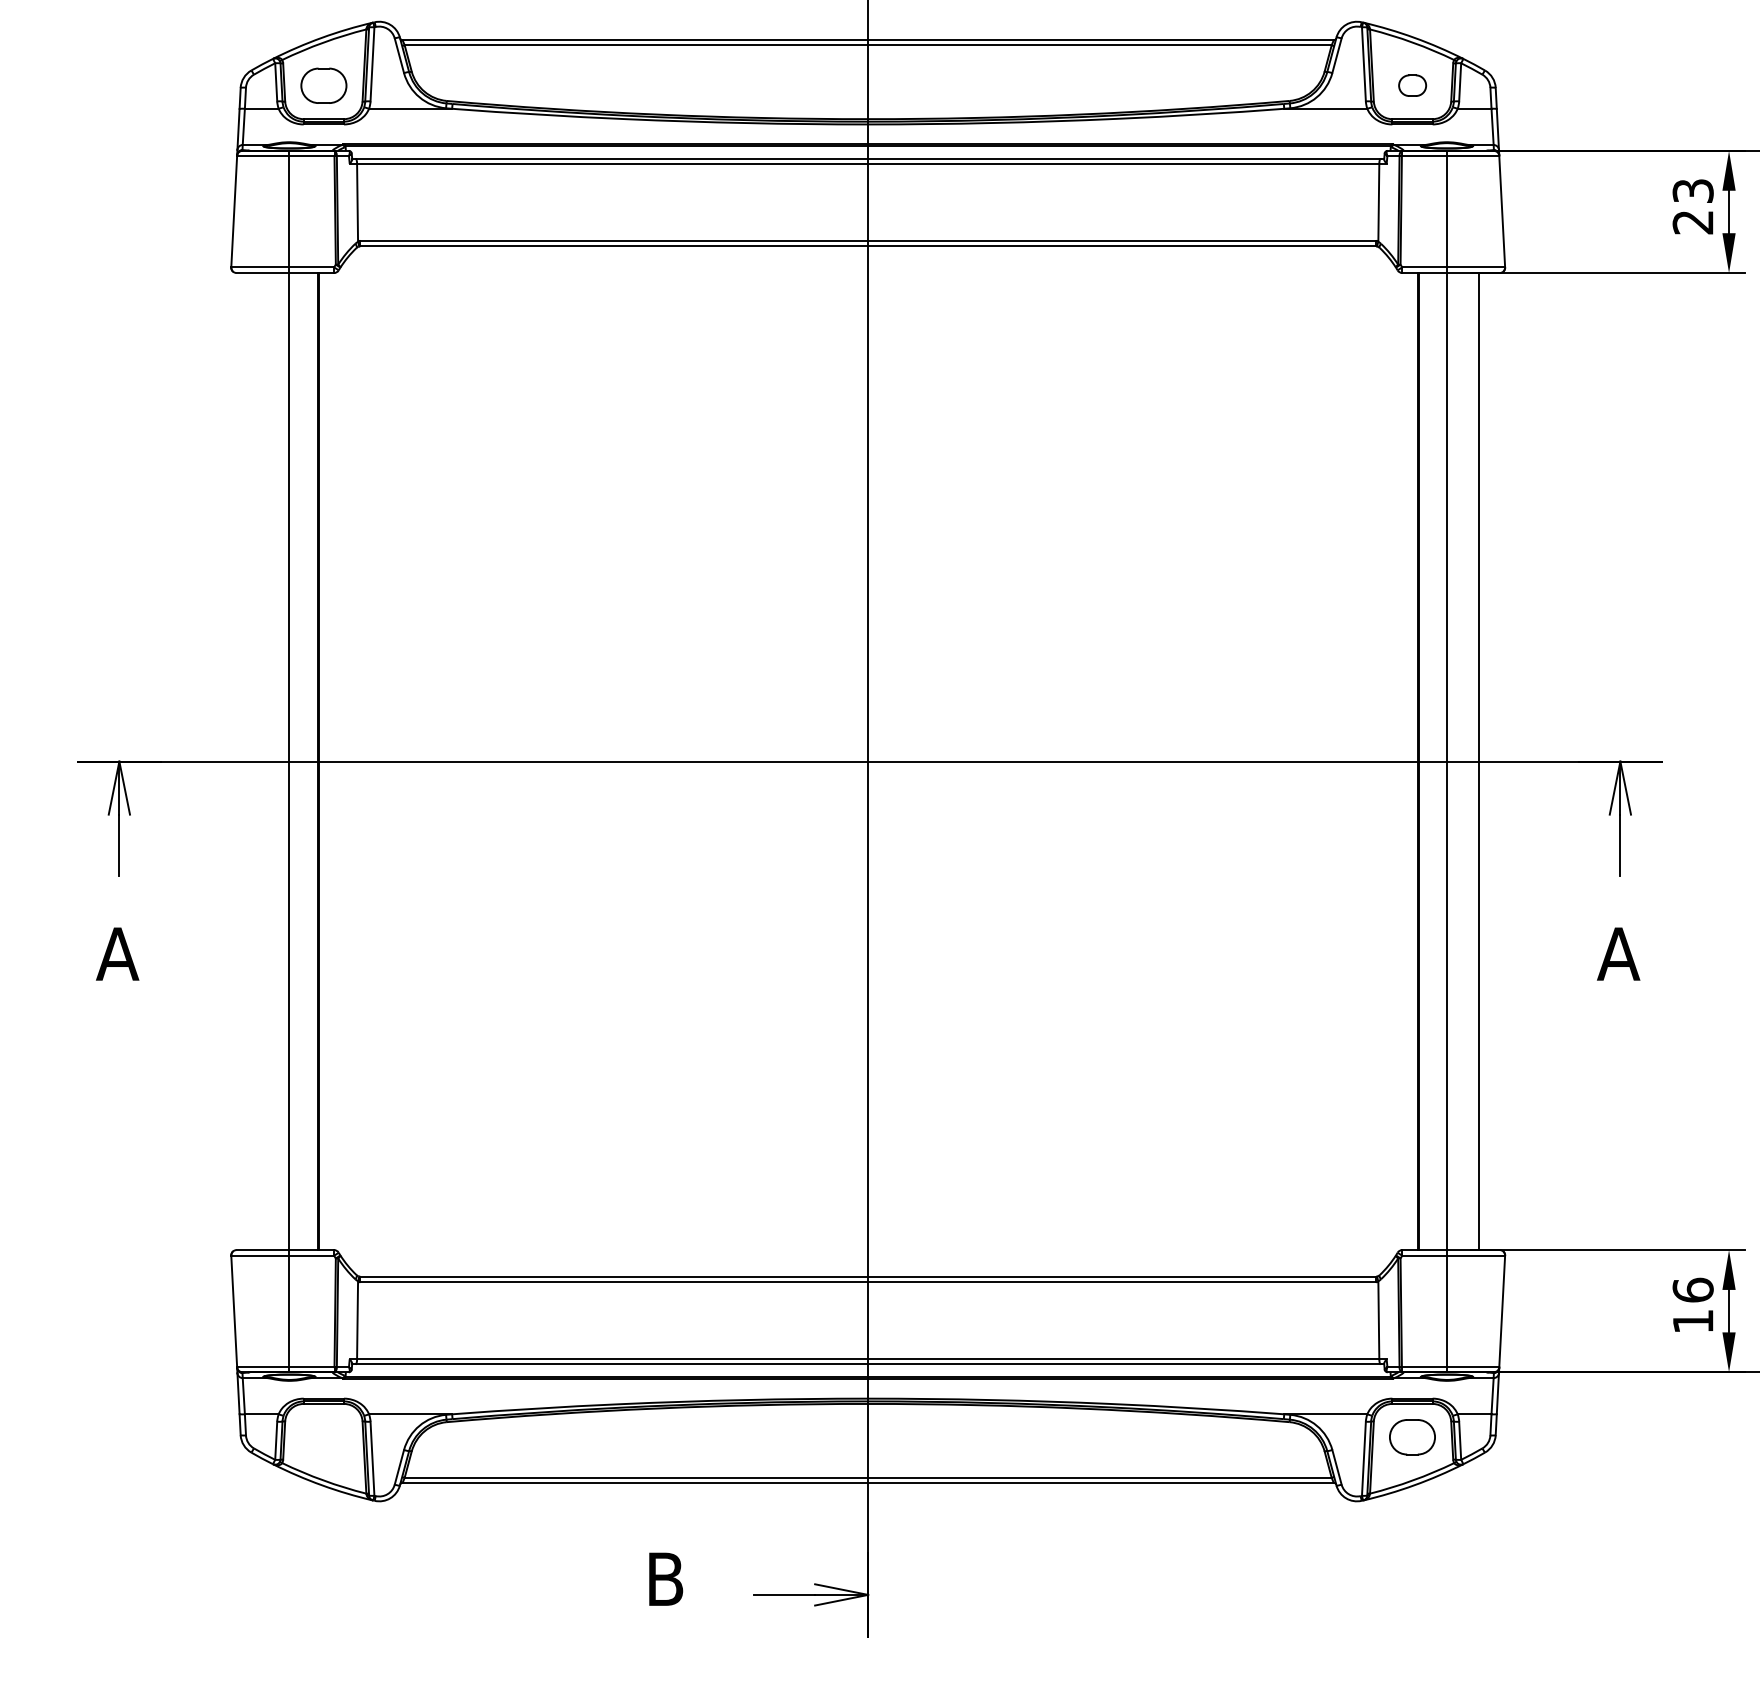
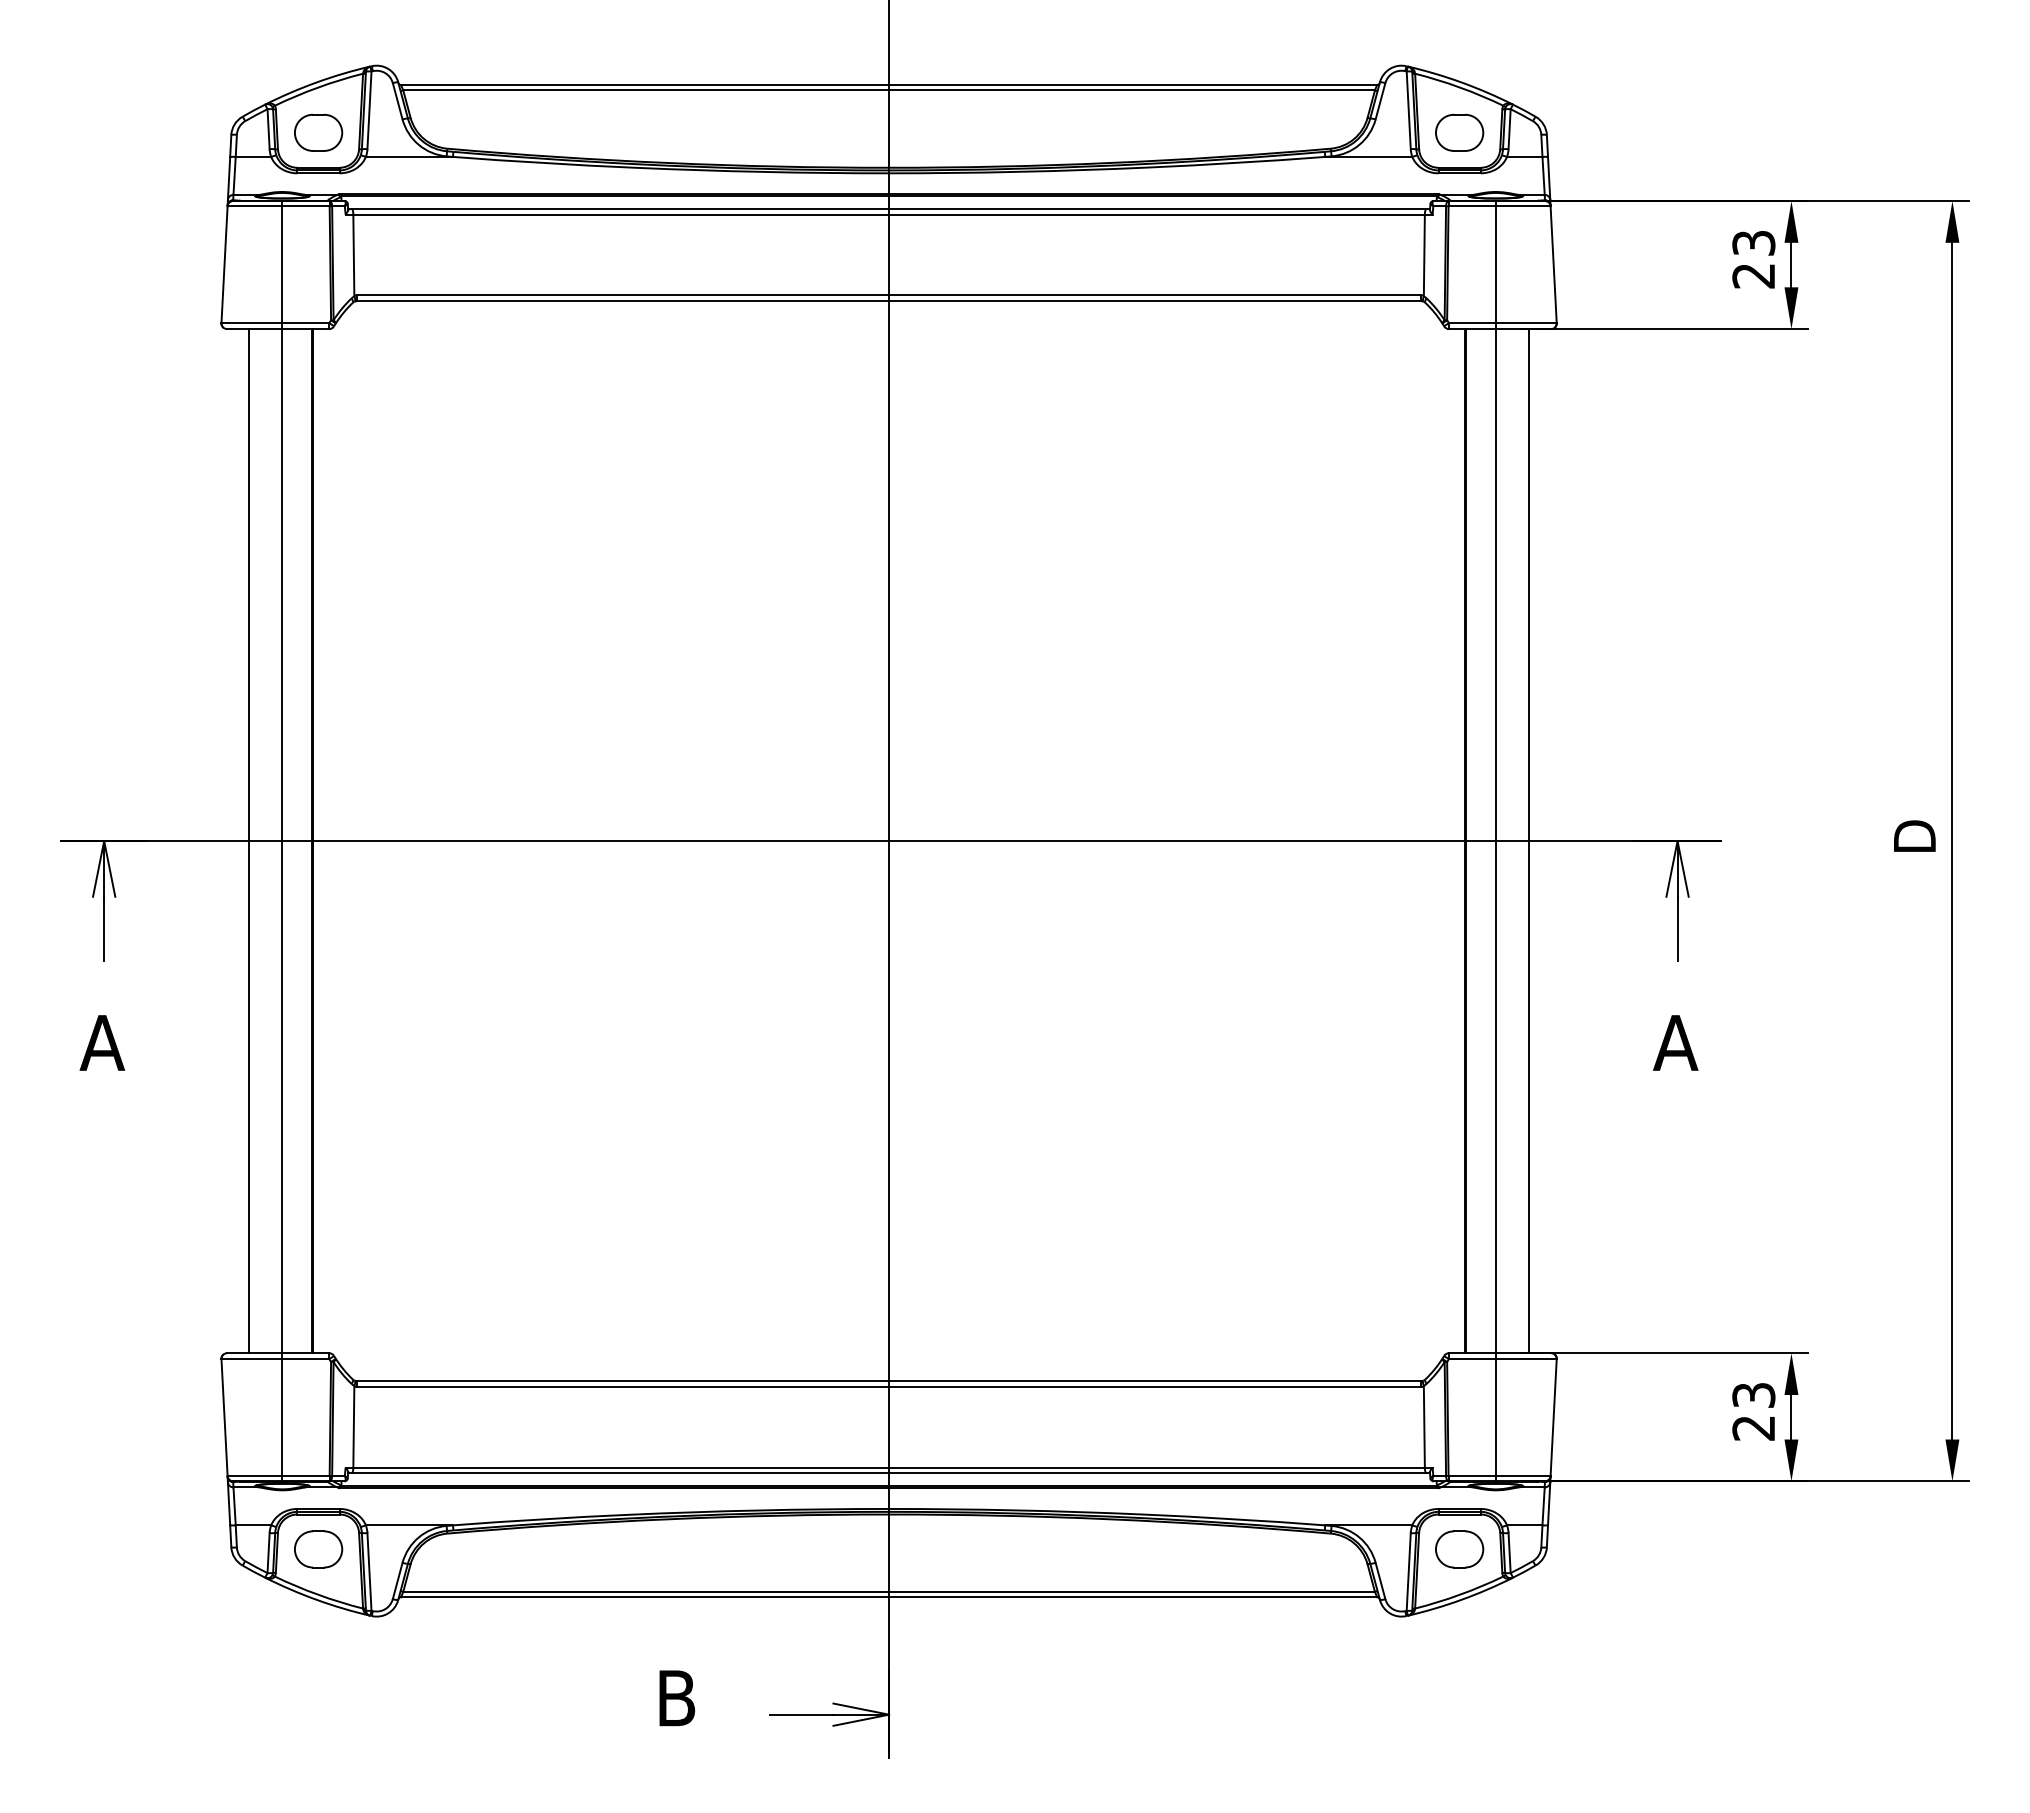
part: (1412, 85) -> (1459, 132), size x1.67
line: (258, 761) -> (249, 841), added
text: (1692, 1305) -> (1753, 1411), 16 -> 23
part: (323, 1437) -> (318, 1549), added

